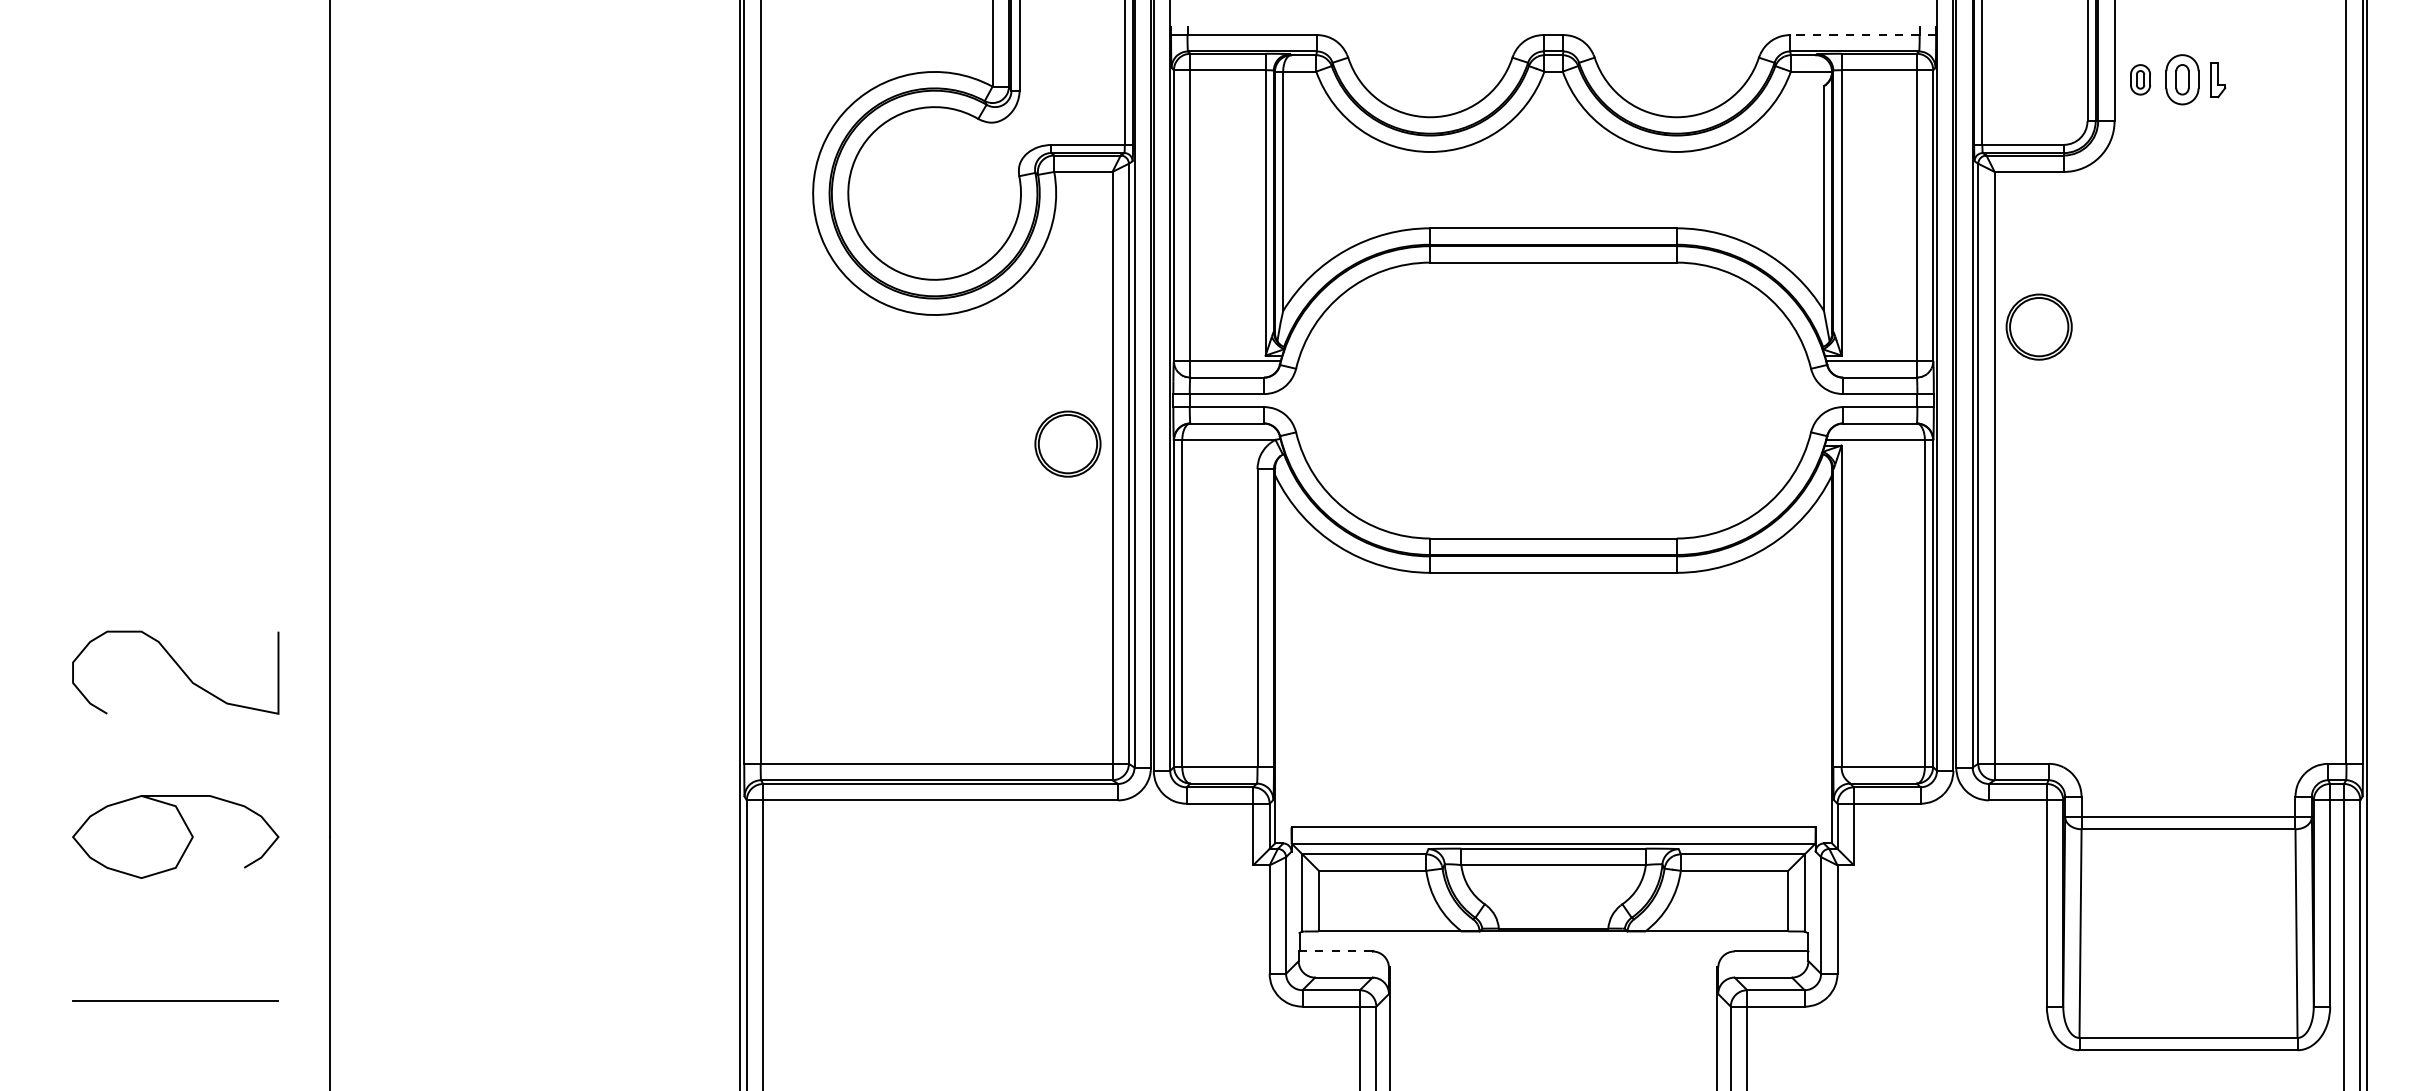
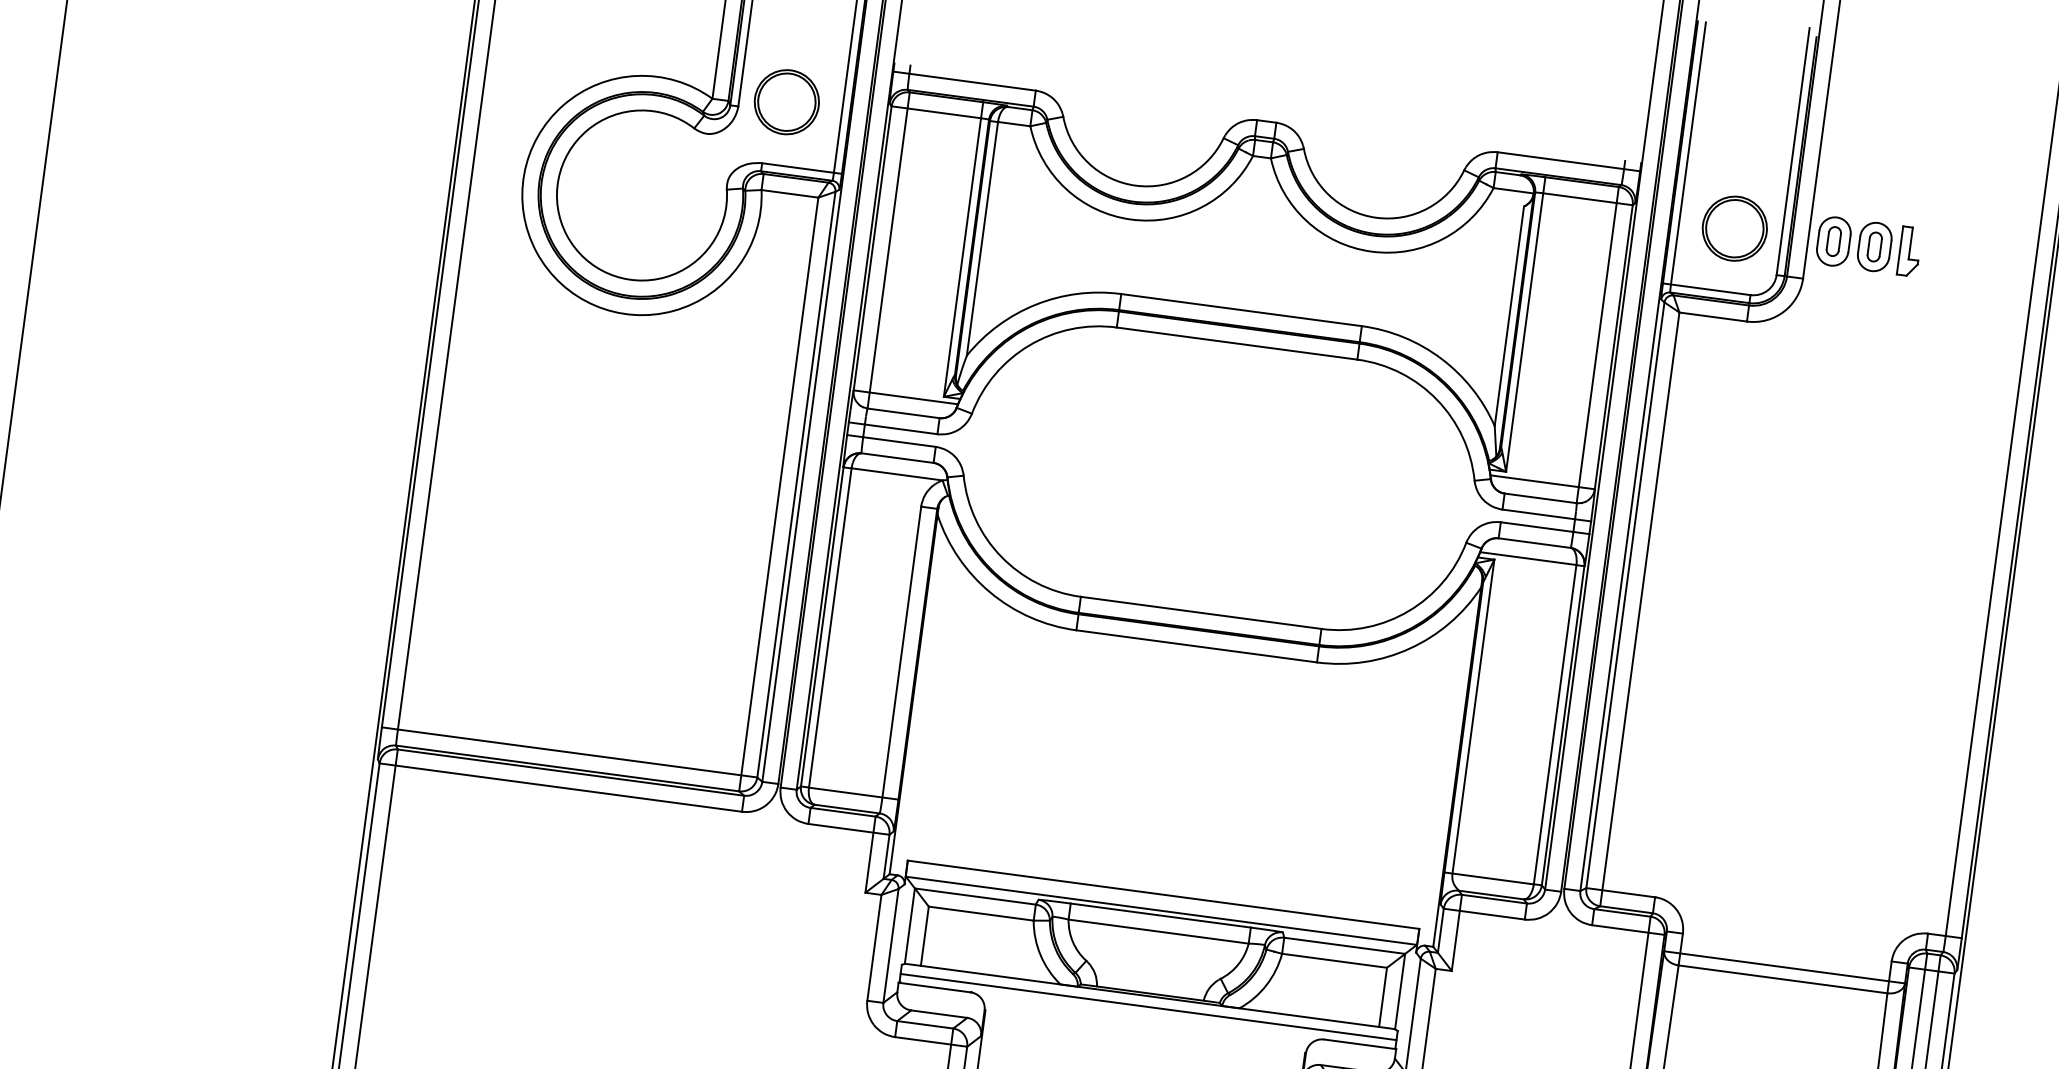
line: (1863, 35) -> (1569, 162), dashed -> solid
part: (2140, 79) -> (1833, 241), size x1.67
part: (2218, 79) -> (1909, 251), size x1.43
part: (2038, 326) -> (1734, 228), moved
part: (1067, 443) -> (786, 101), moved
line: (1553, 942) -> (1148, 1007), added
line: (1335, 951) -> (934, 987), dashed -> solid

